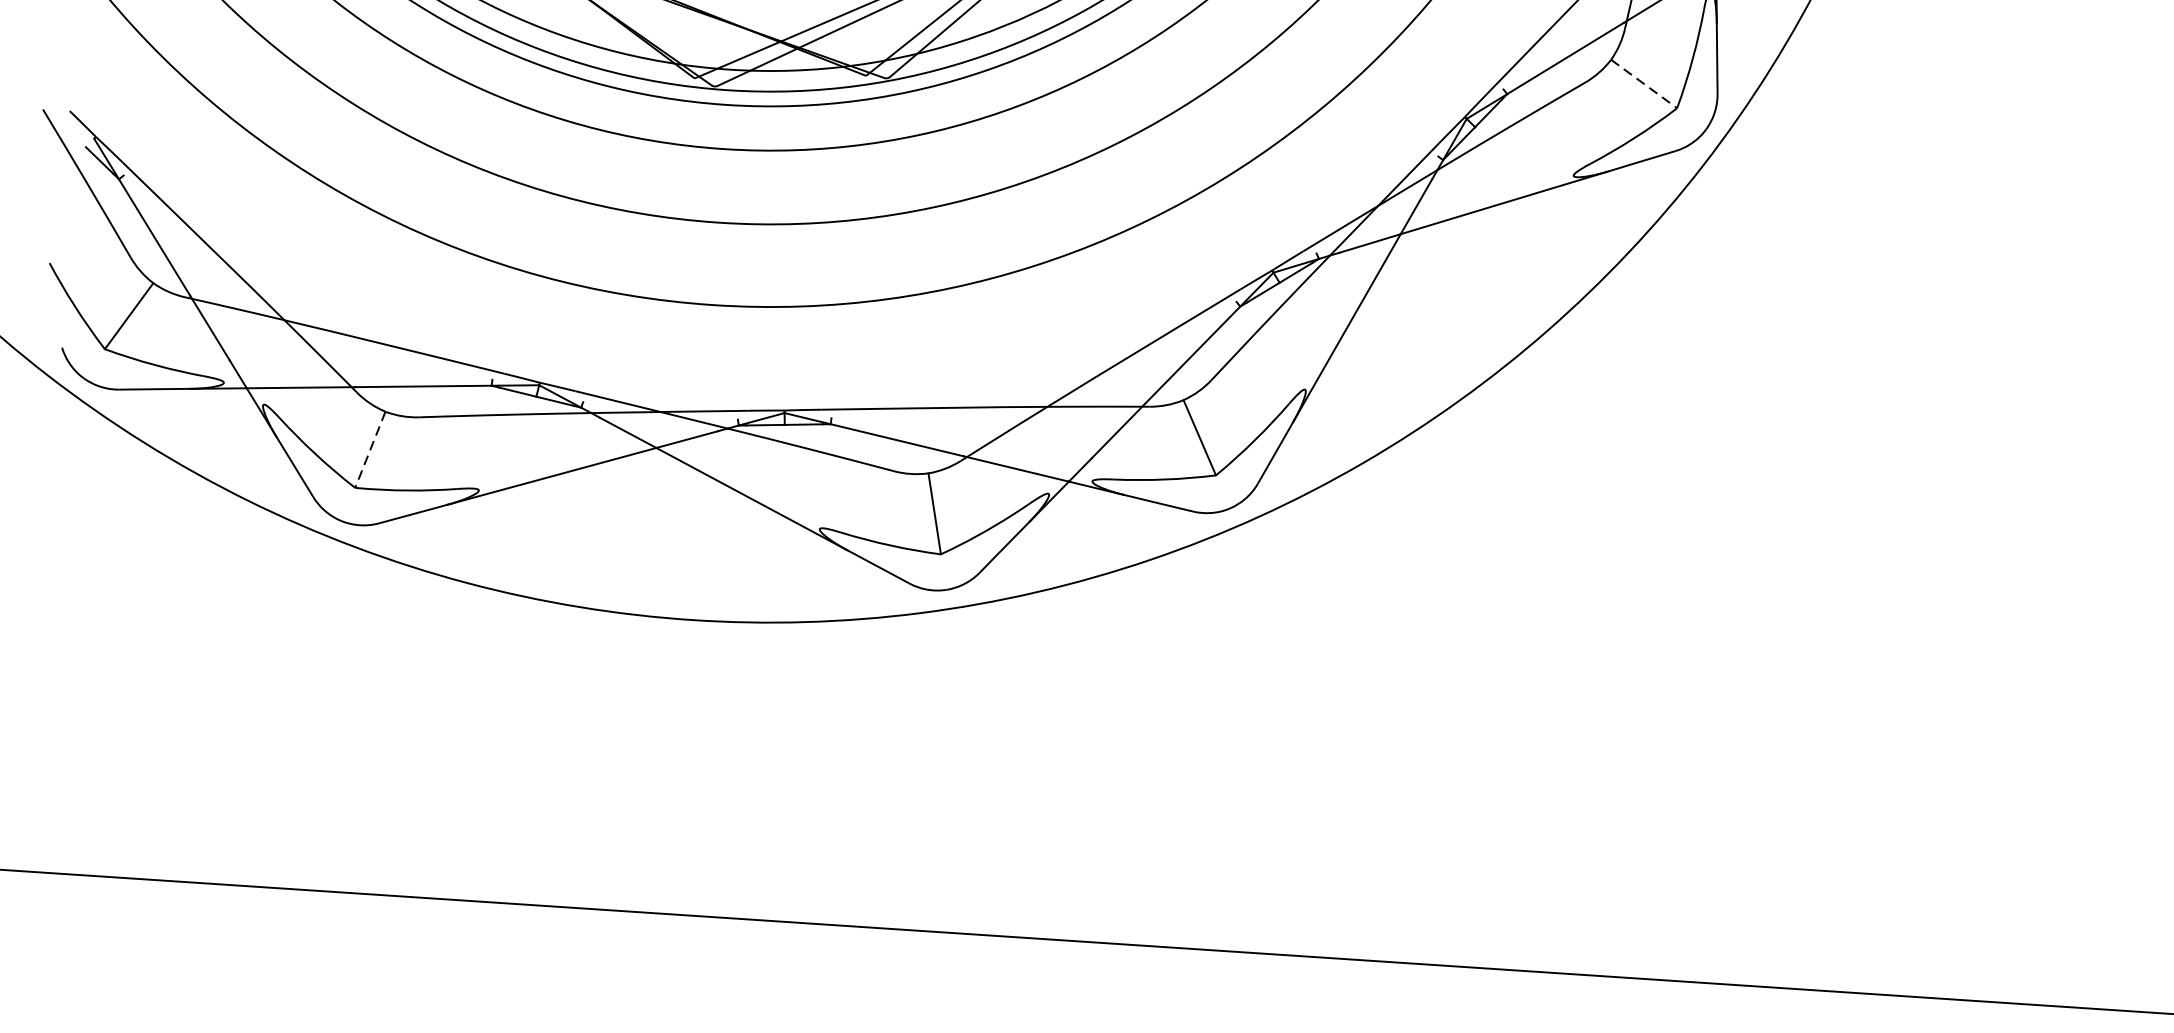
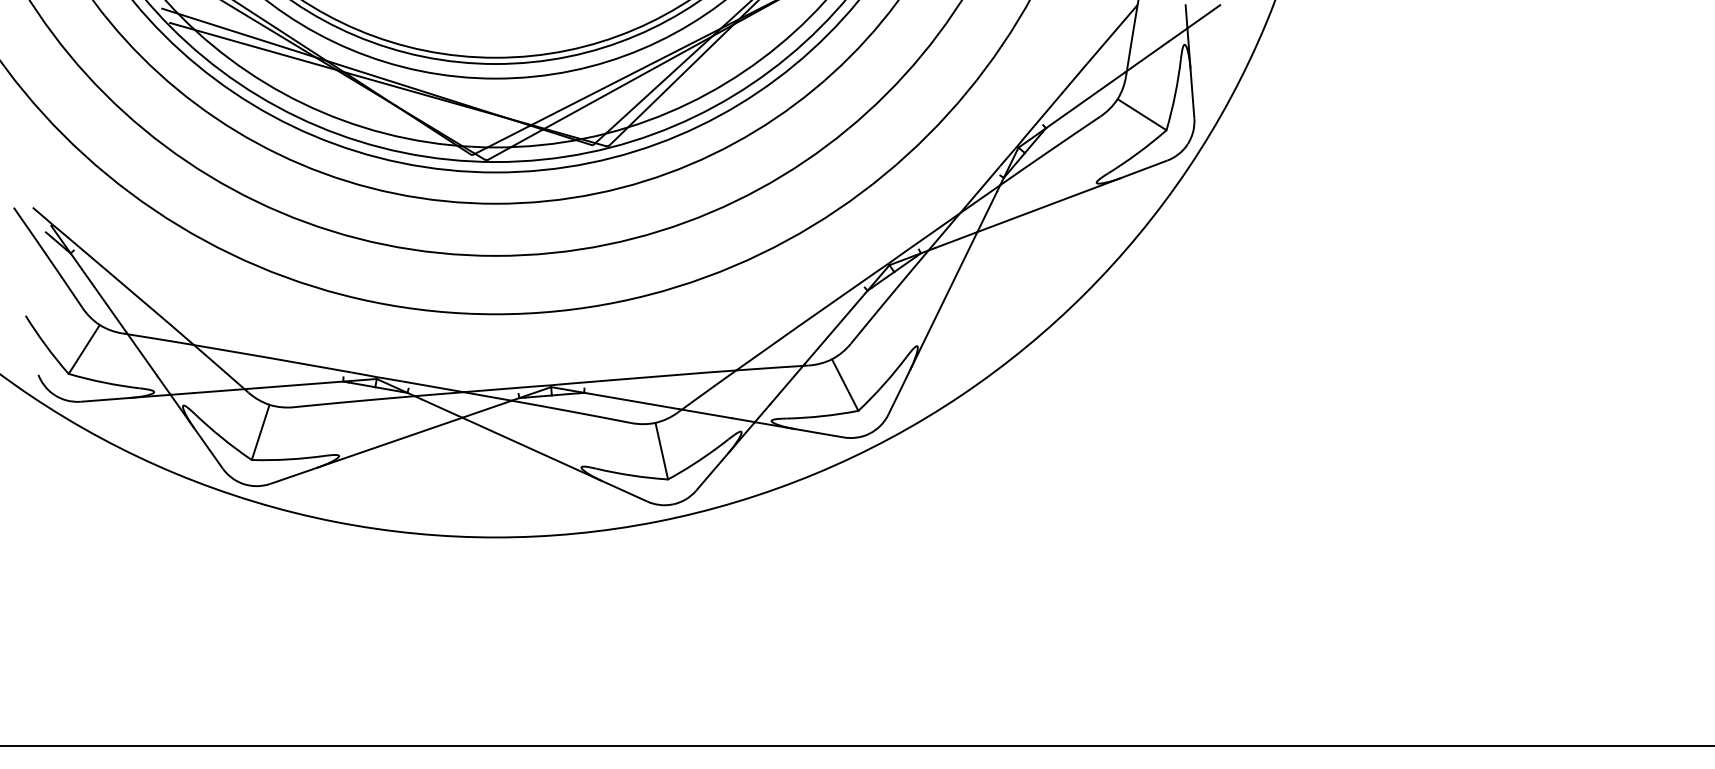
line: (1644, 83) -> (1142, 114), dashed -> solid
line: (370, 449) -> (260, 432), dashed -> solid

